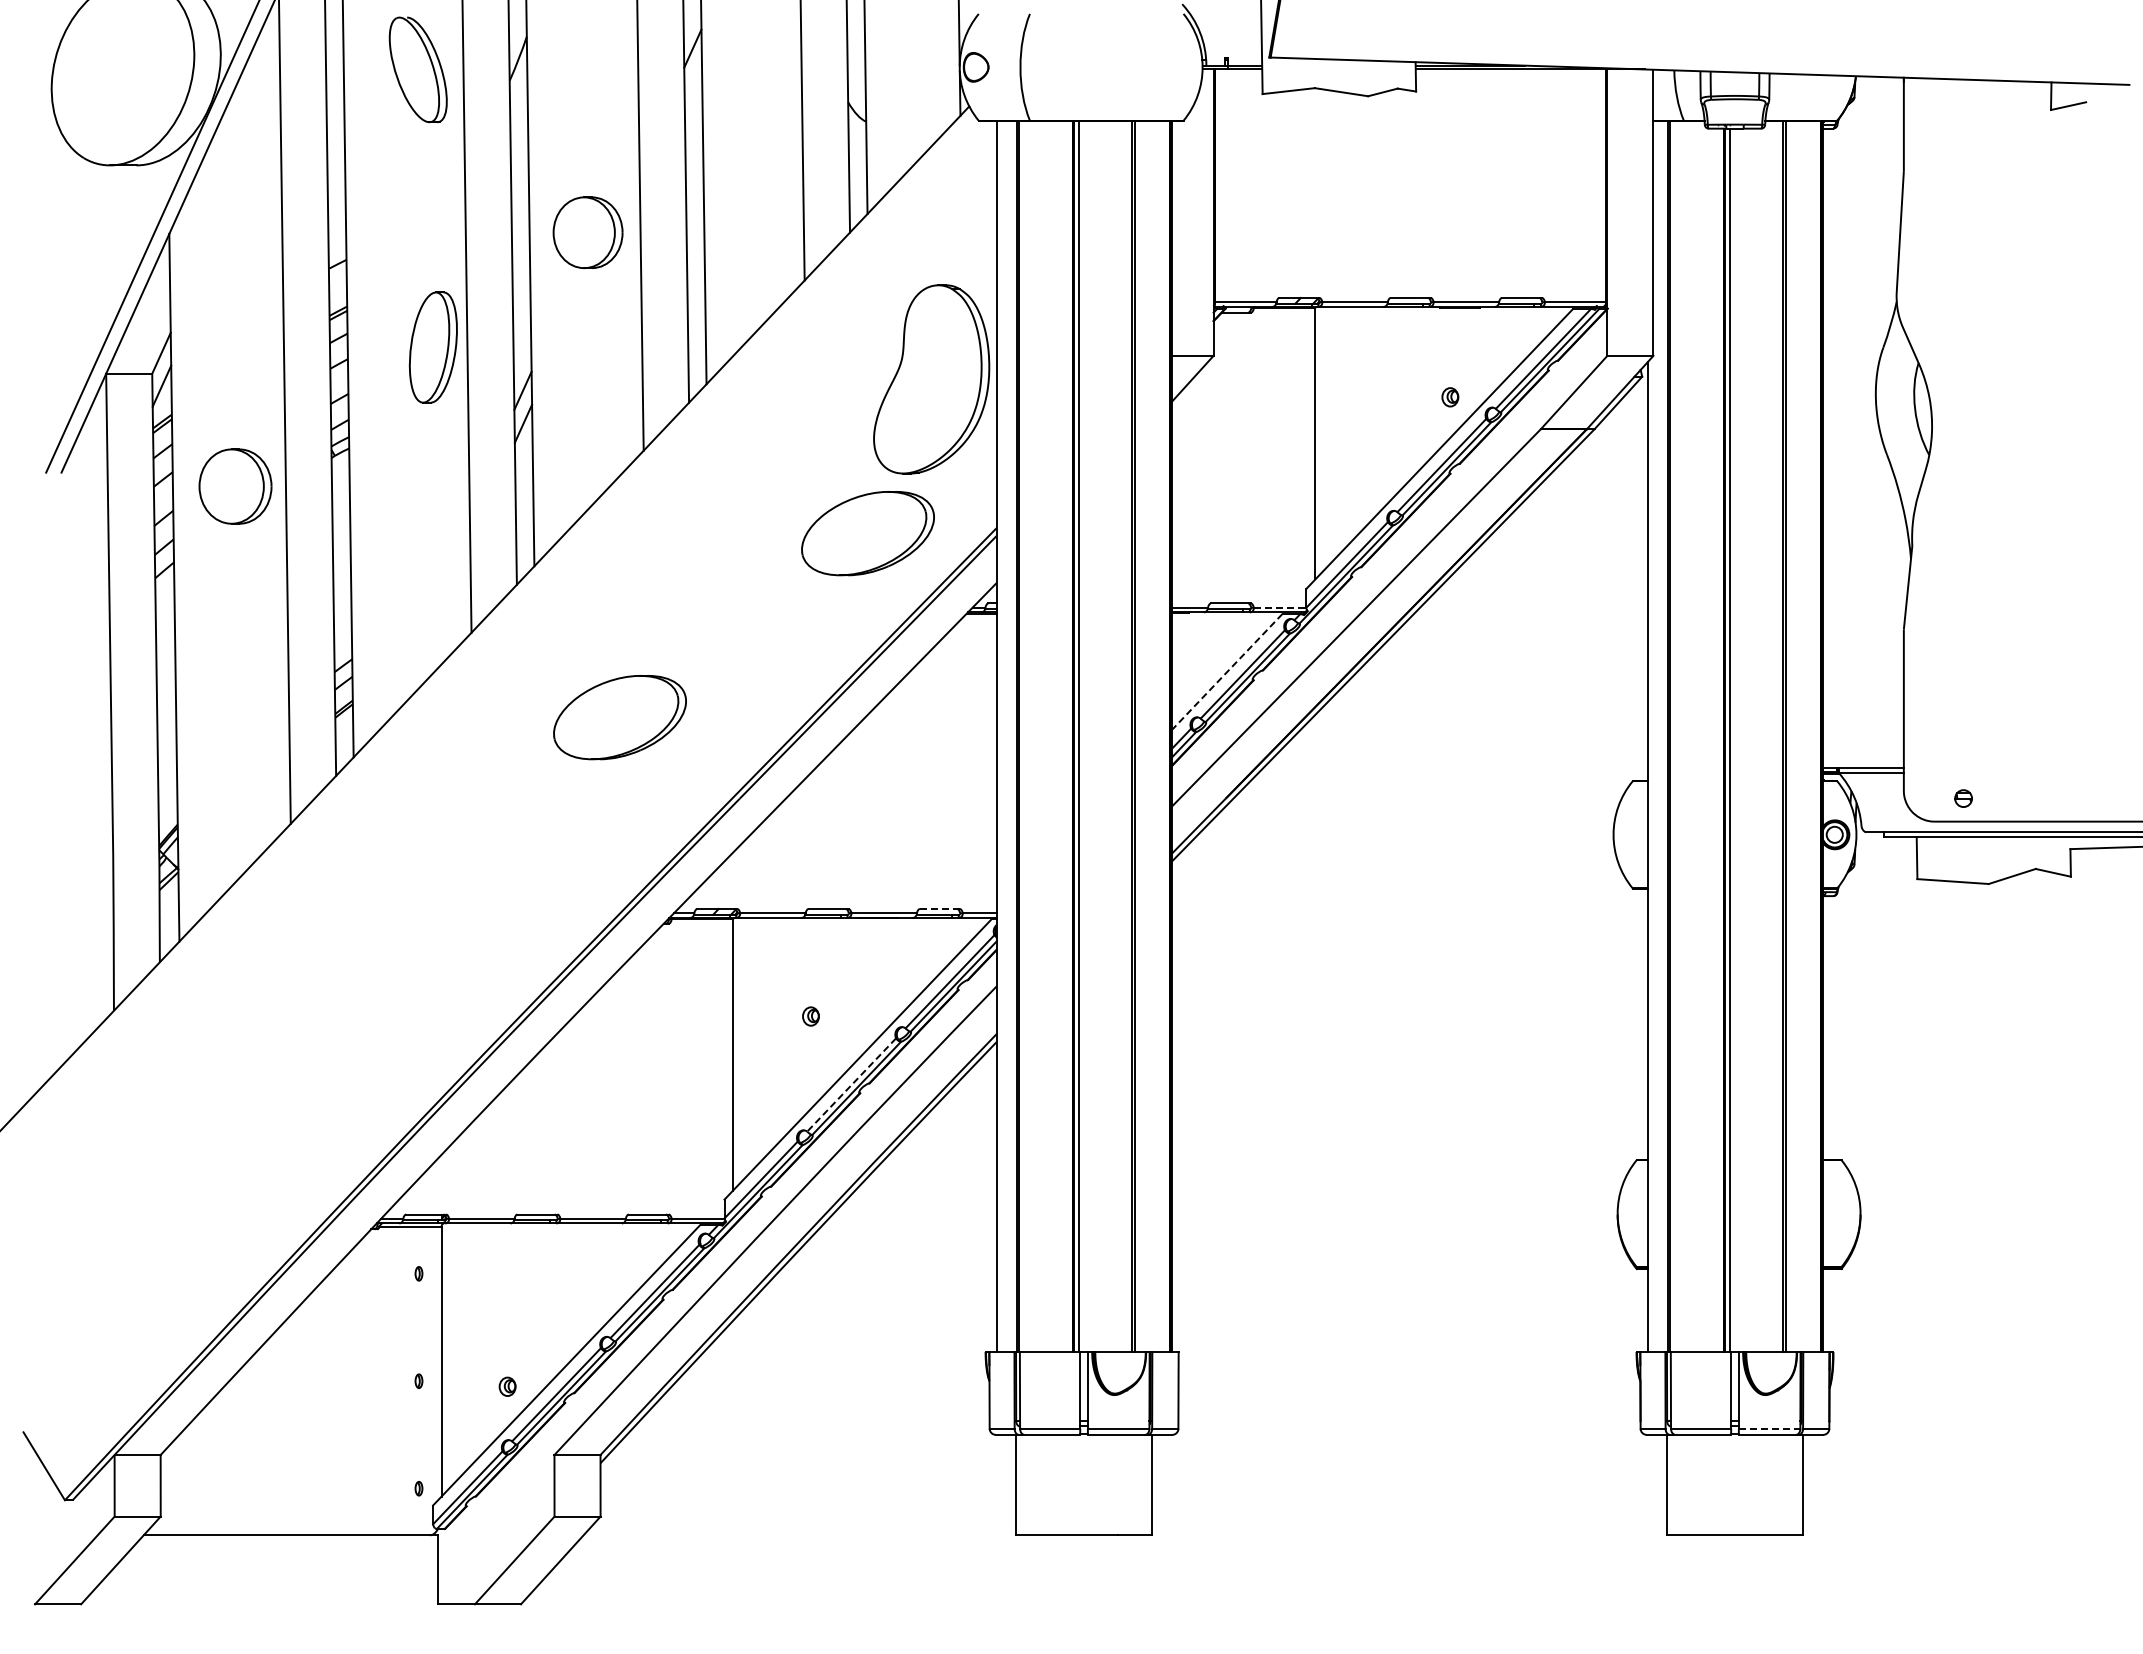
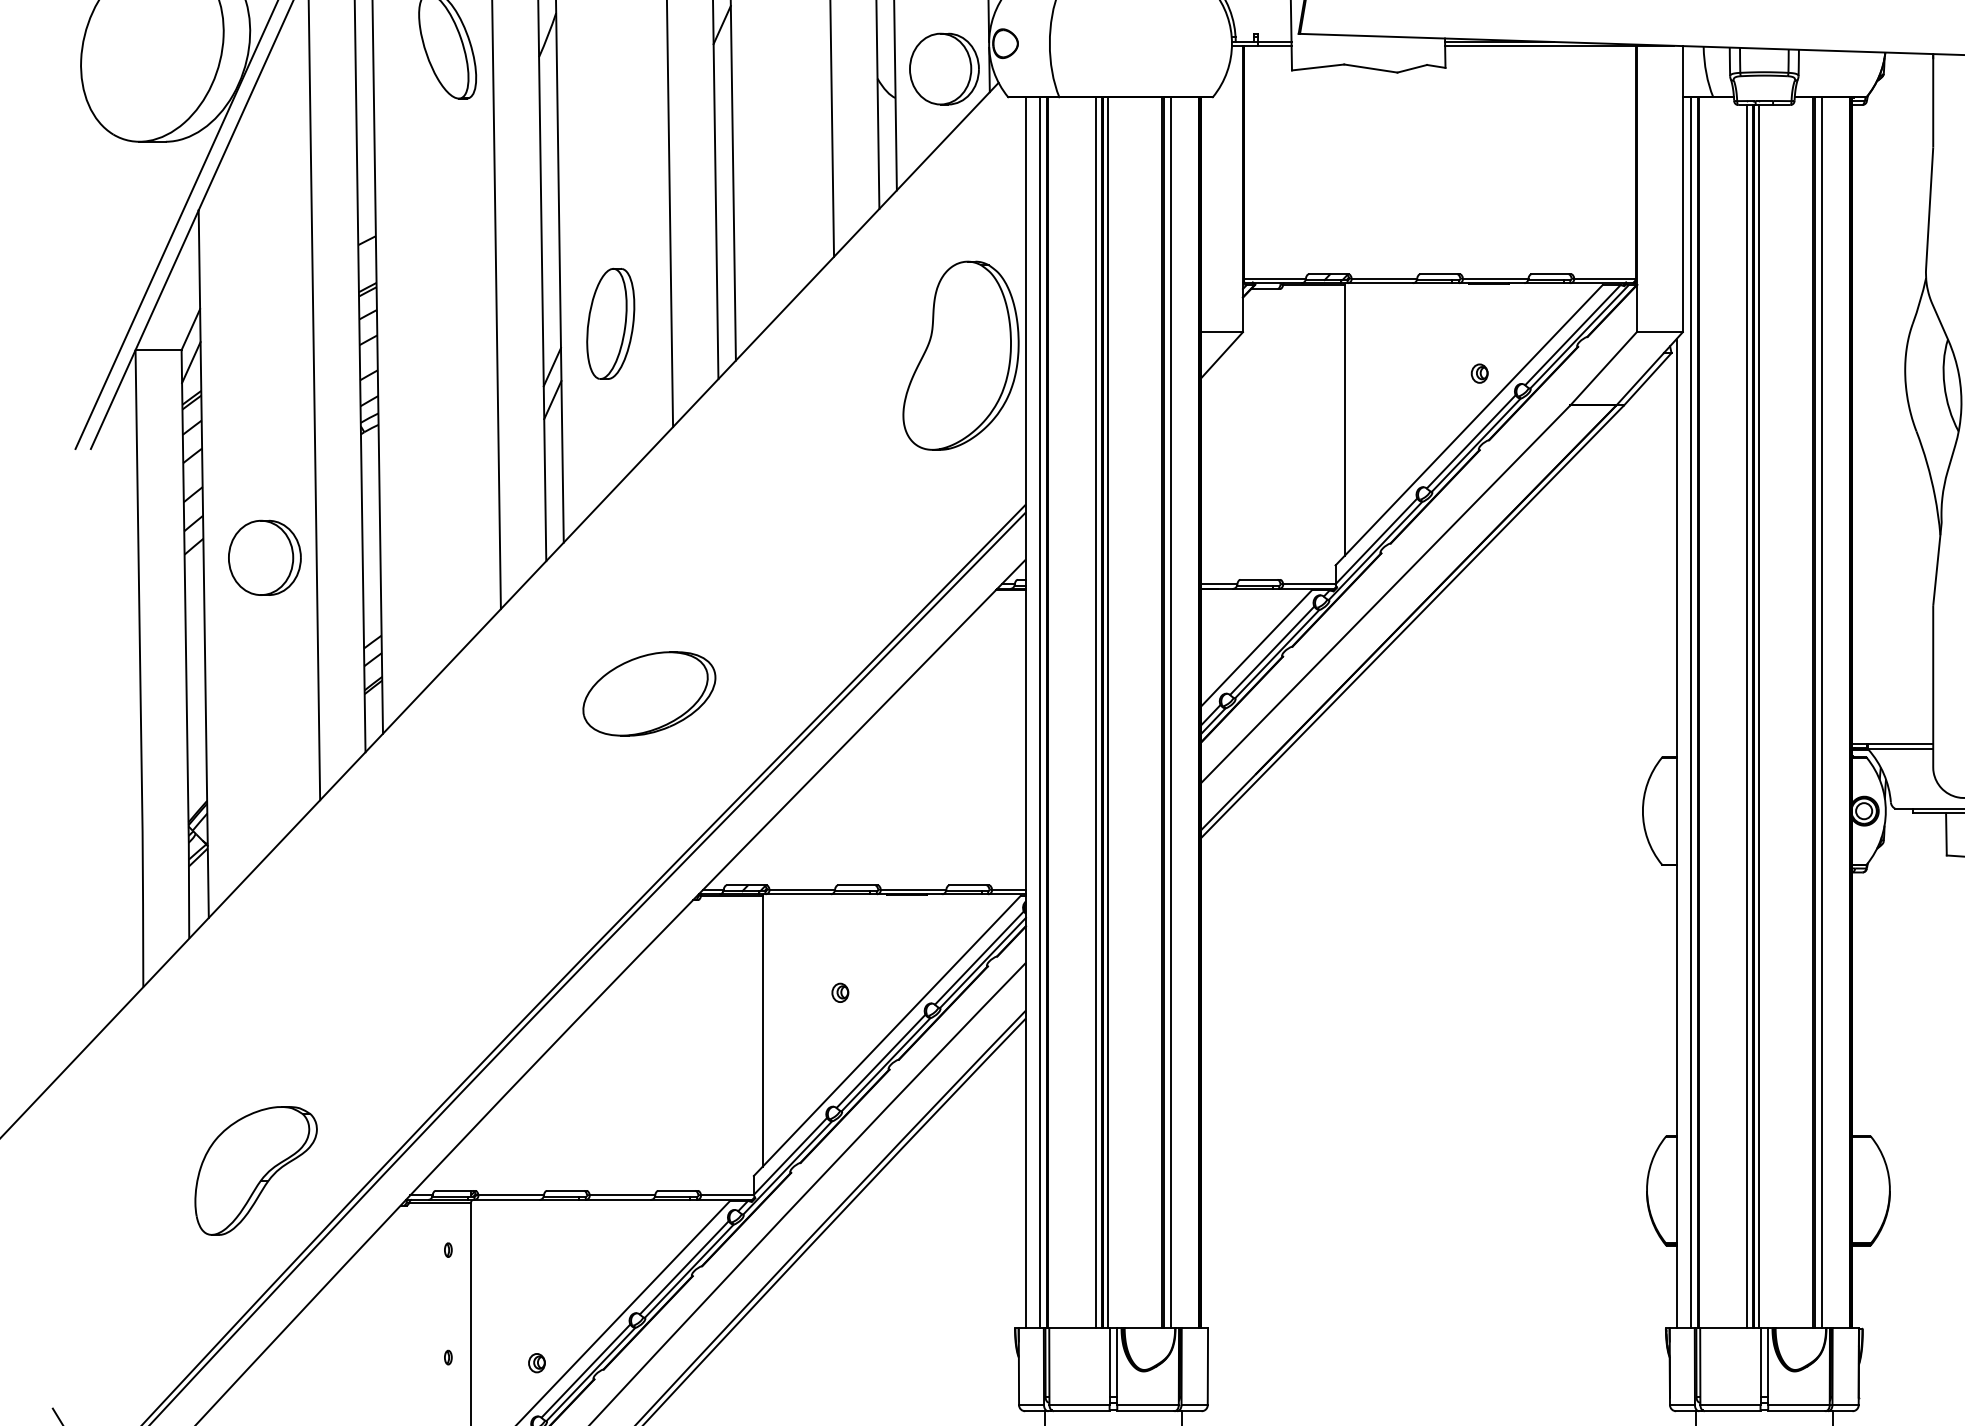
part: (587, 232) -> (943, 68), moved
part: (432, 347) -> (609, 323), moved
part: (235, 486) -> (264, 557), moved
part: (867, 533) -> (896, 509), removed
line: (1280, 607) -> (1309, 583), dashed -> solid
line: (1226, 672) -> (1255, 648), dashed -> solid
line: (1662, 735) -> (1691, 711), added
line: (1793, 735) -> (1822, 711), added
line: (1011, 736) -> (1040, 712), added
line: (1066, 736) -> (1095, 712), added
line: (1142, 736) -> (1171, 712), added
line: (1717, 739) -> (1746, 715), added
line: (939, 909) -> (968, 885), dashed -> solid
line: (851, 1085) -> (880, 1061), dashed -> solid
part: (226, 1194) -> (255, 1170), added
line: (1769, 1428) -> (1798, 1404), dashed -> solid

